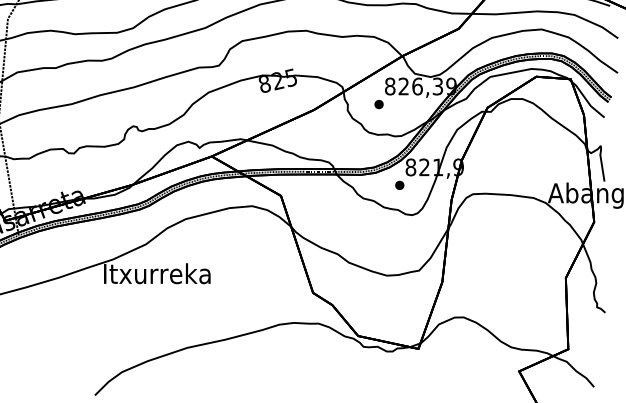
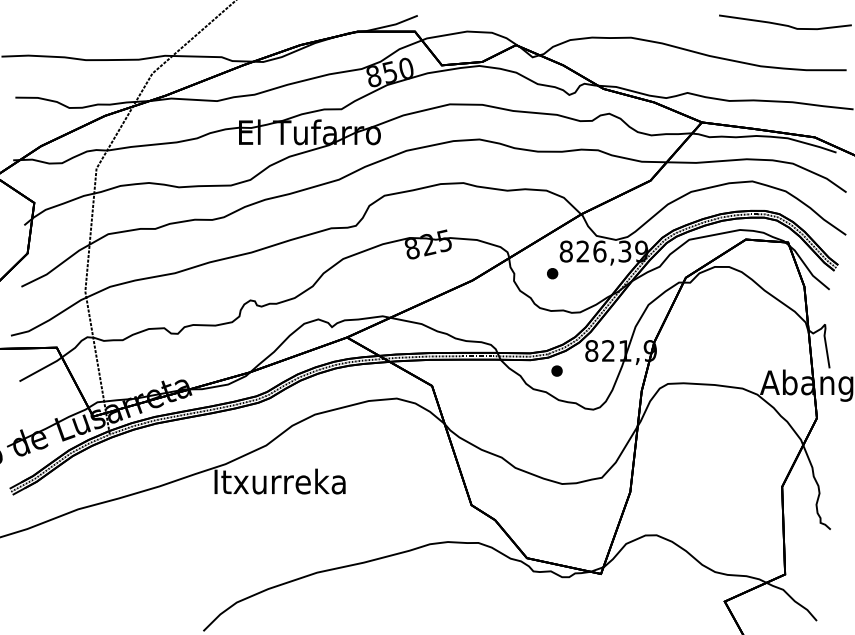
part: (399, 184) -> (556, 370), moved

